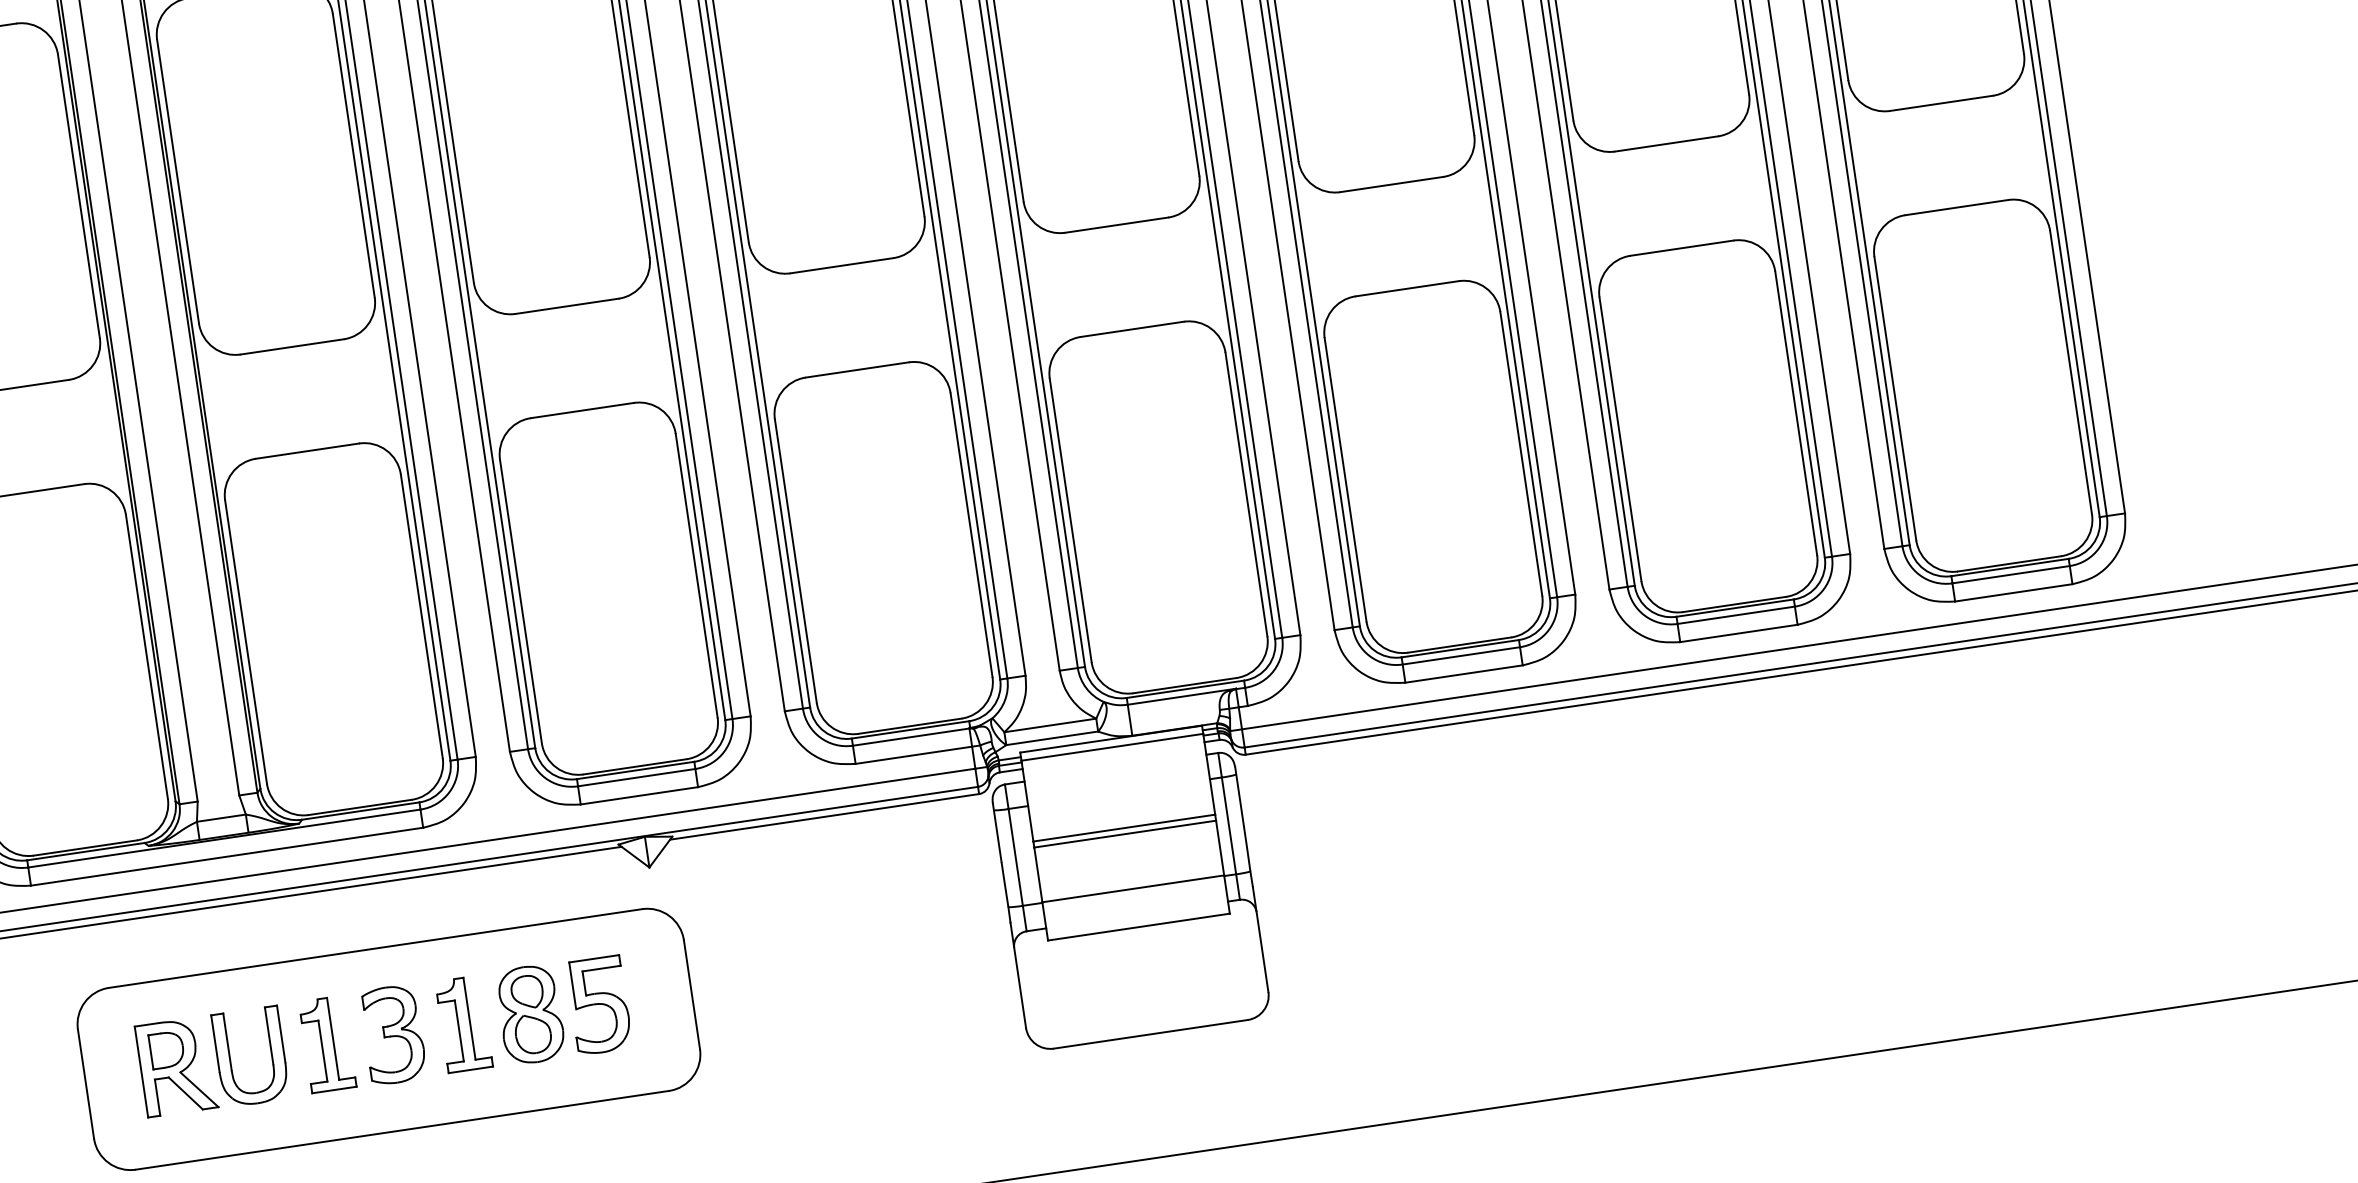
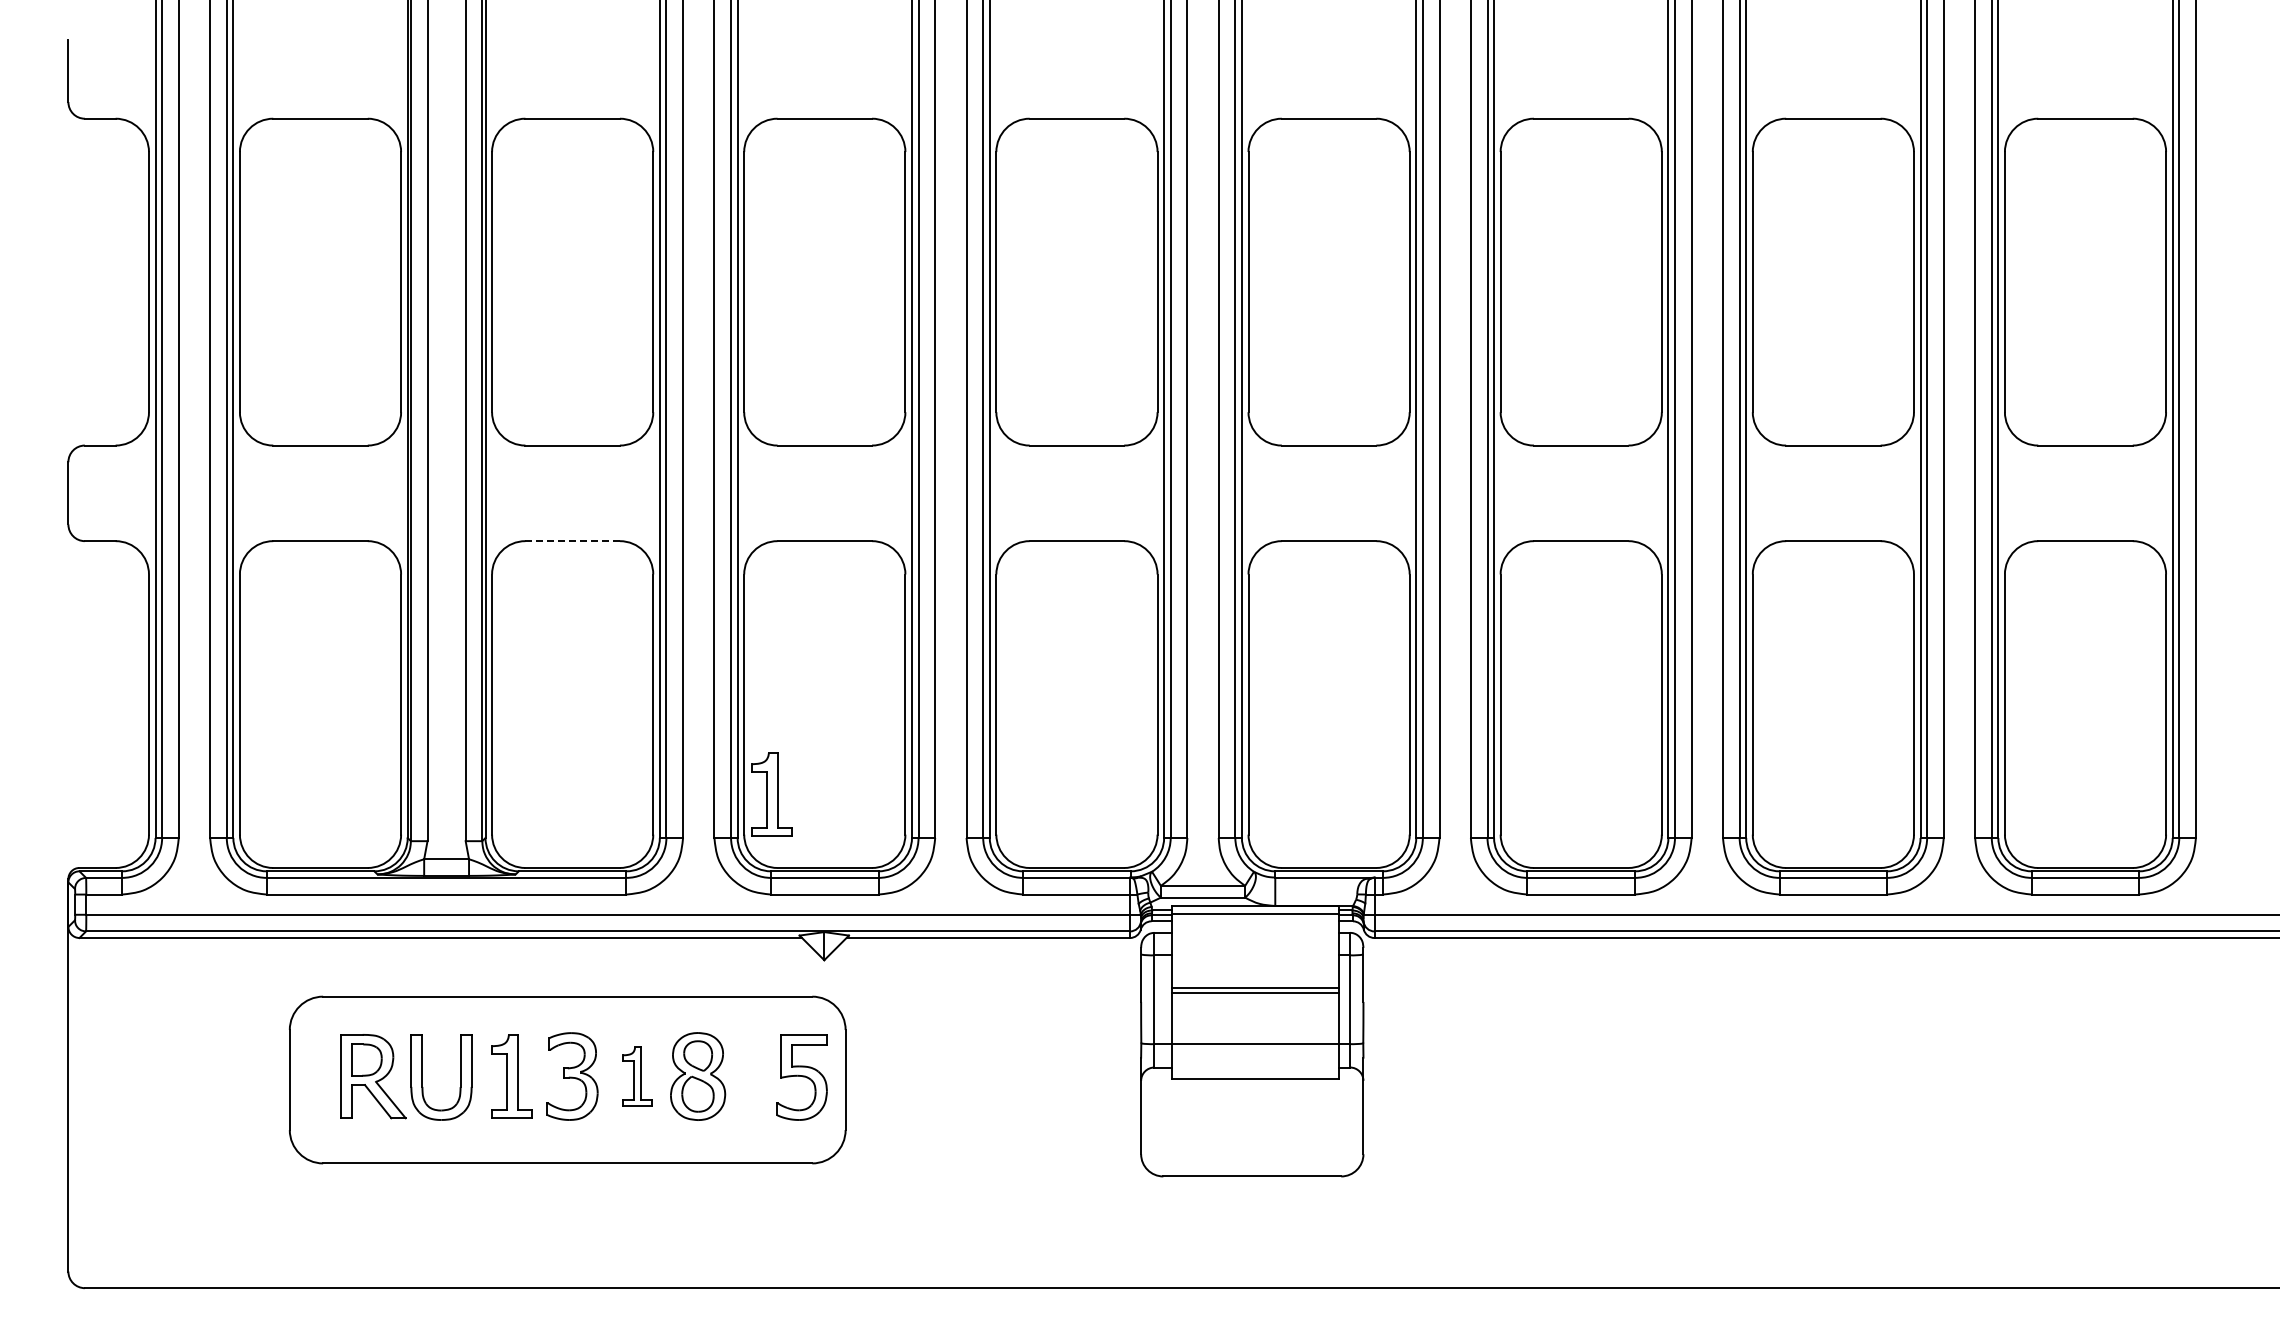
line: (307, 451) -> (572, 541), solid -> dashed
part: (565, 695) -> (771, 794), added
part: (598, 1005) -> (801, 1077), moved
part: (464, 1024) -> (637, 1076), size x0.7

